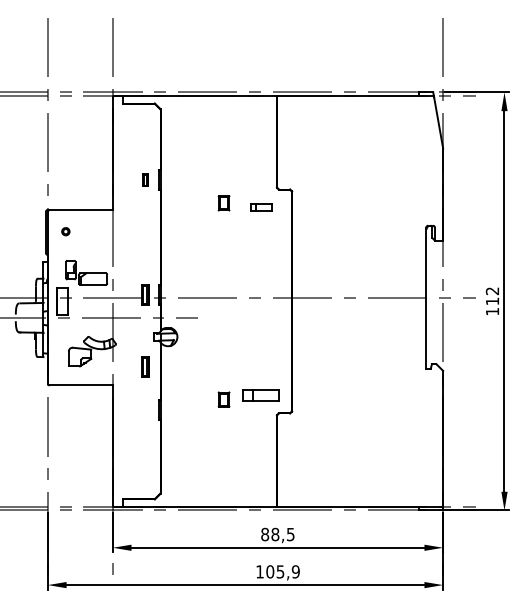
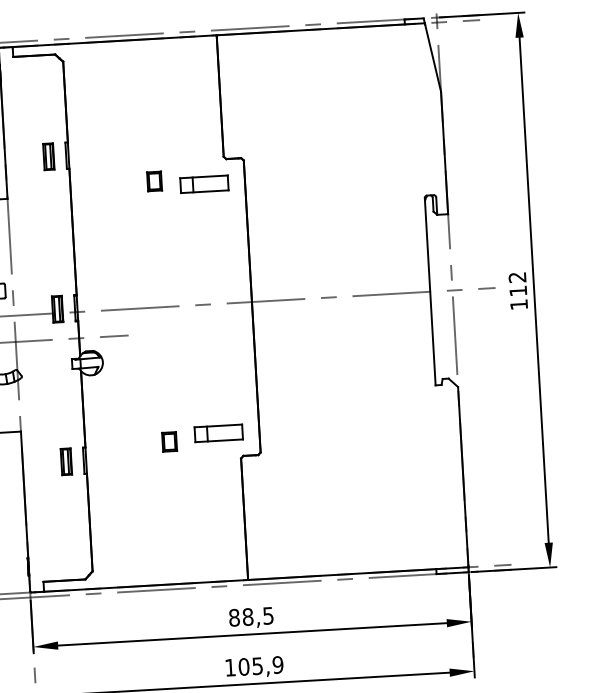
part: (145, 179) -> (48, 155), size x1.67
part: (260, 207) -> (203, 184), size x1.67
part: (145, 366) -> (66, 461), moved

